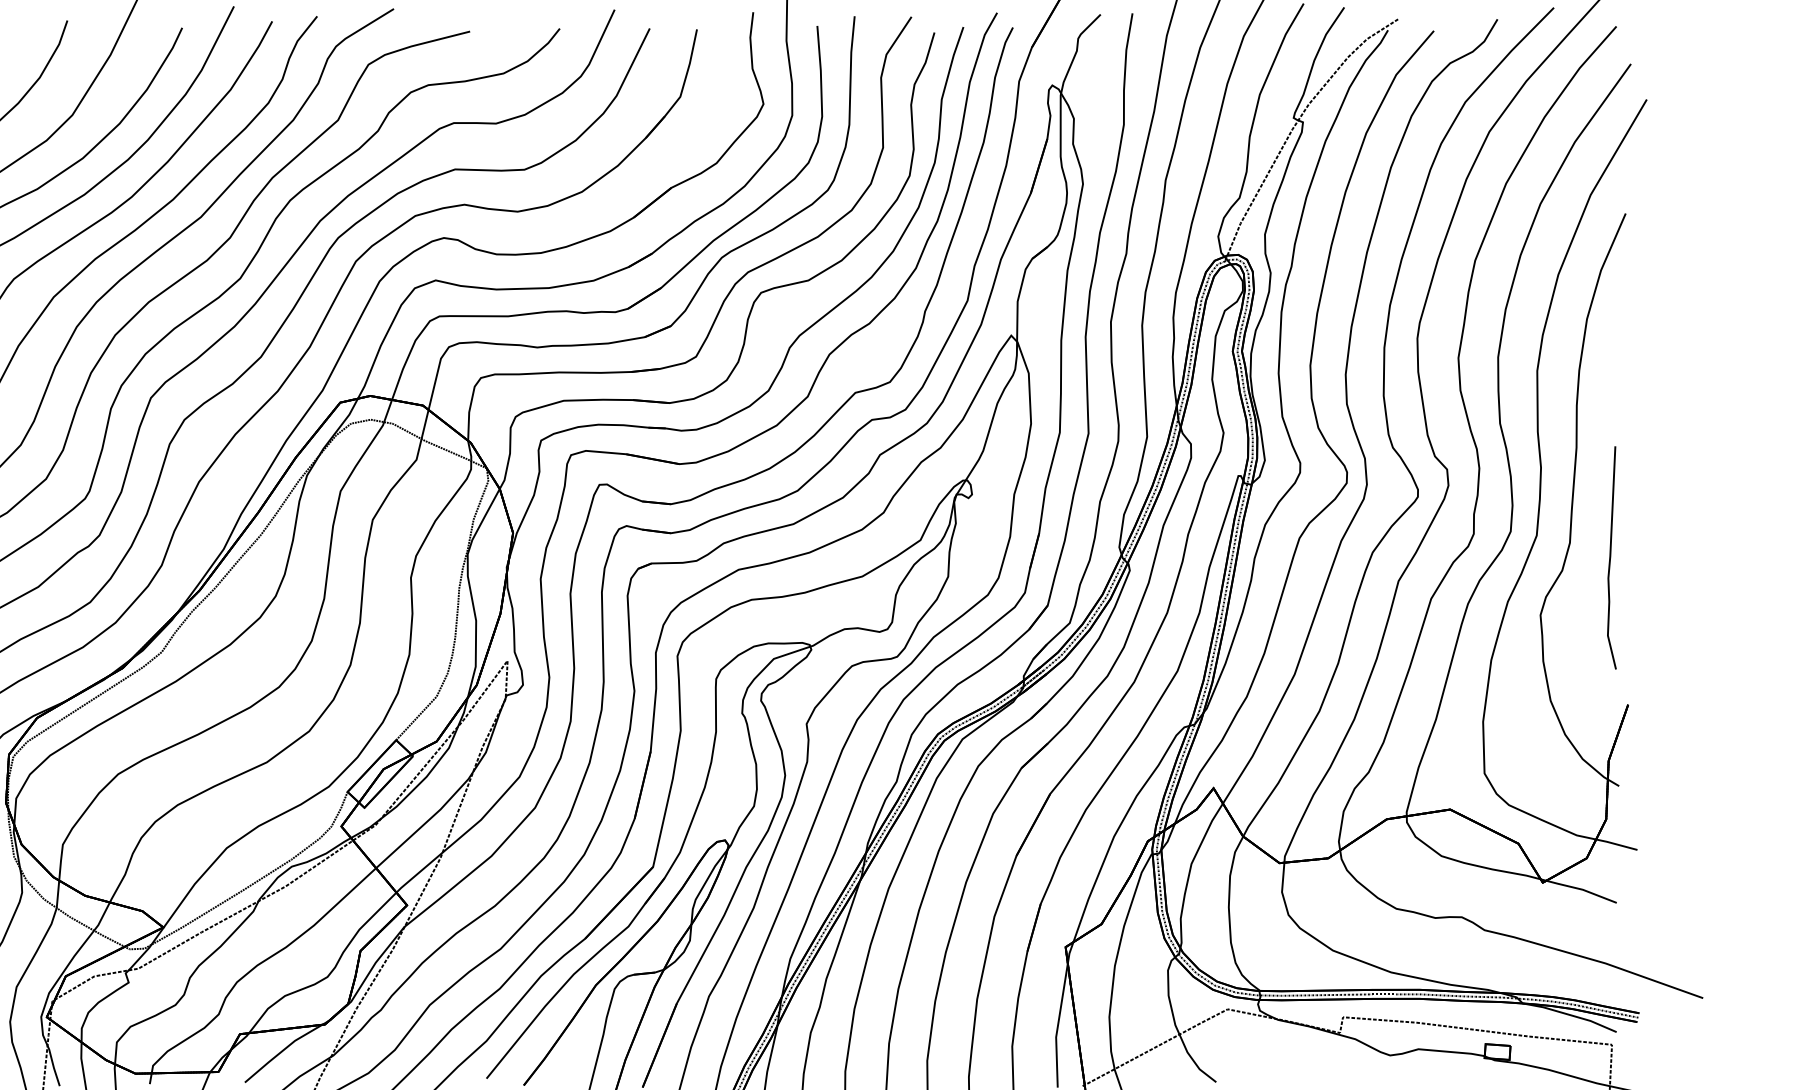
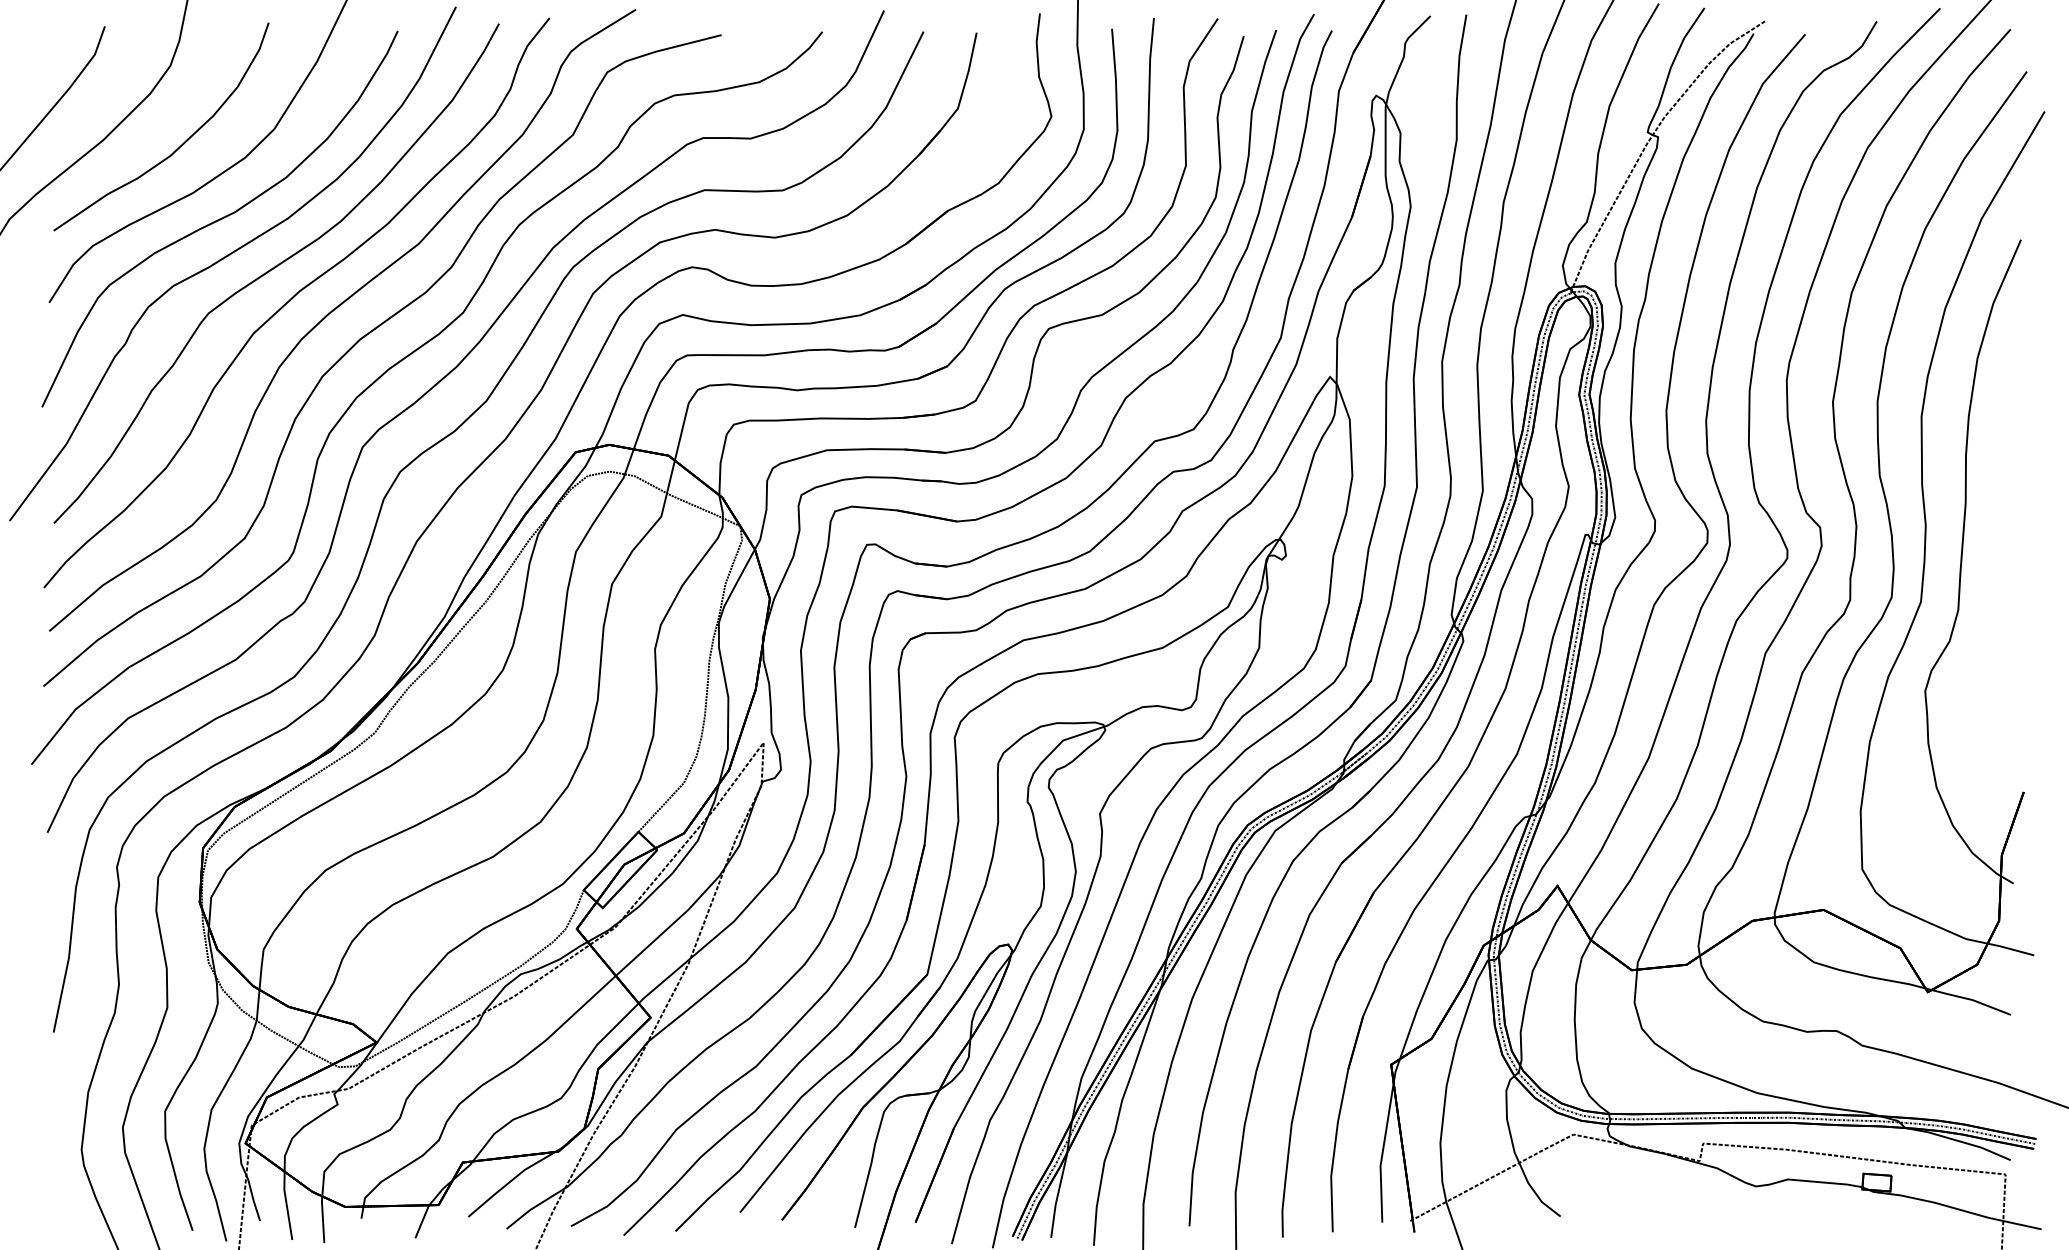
part: (1611, 557) -> (2005, 626), removed

